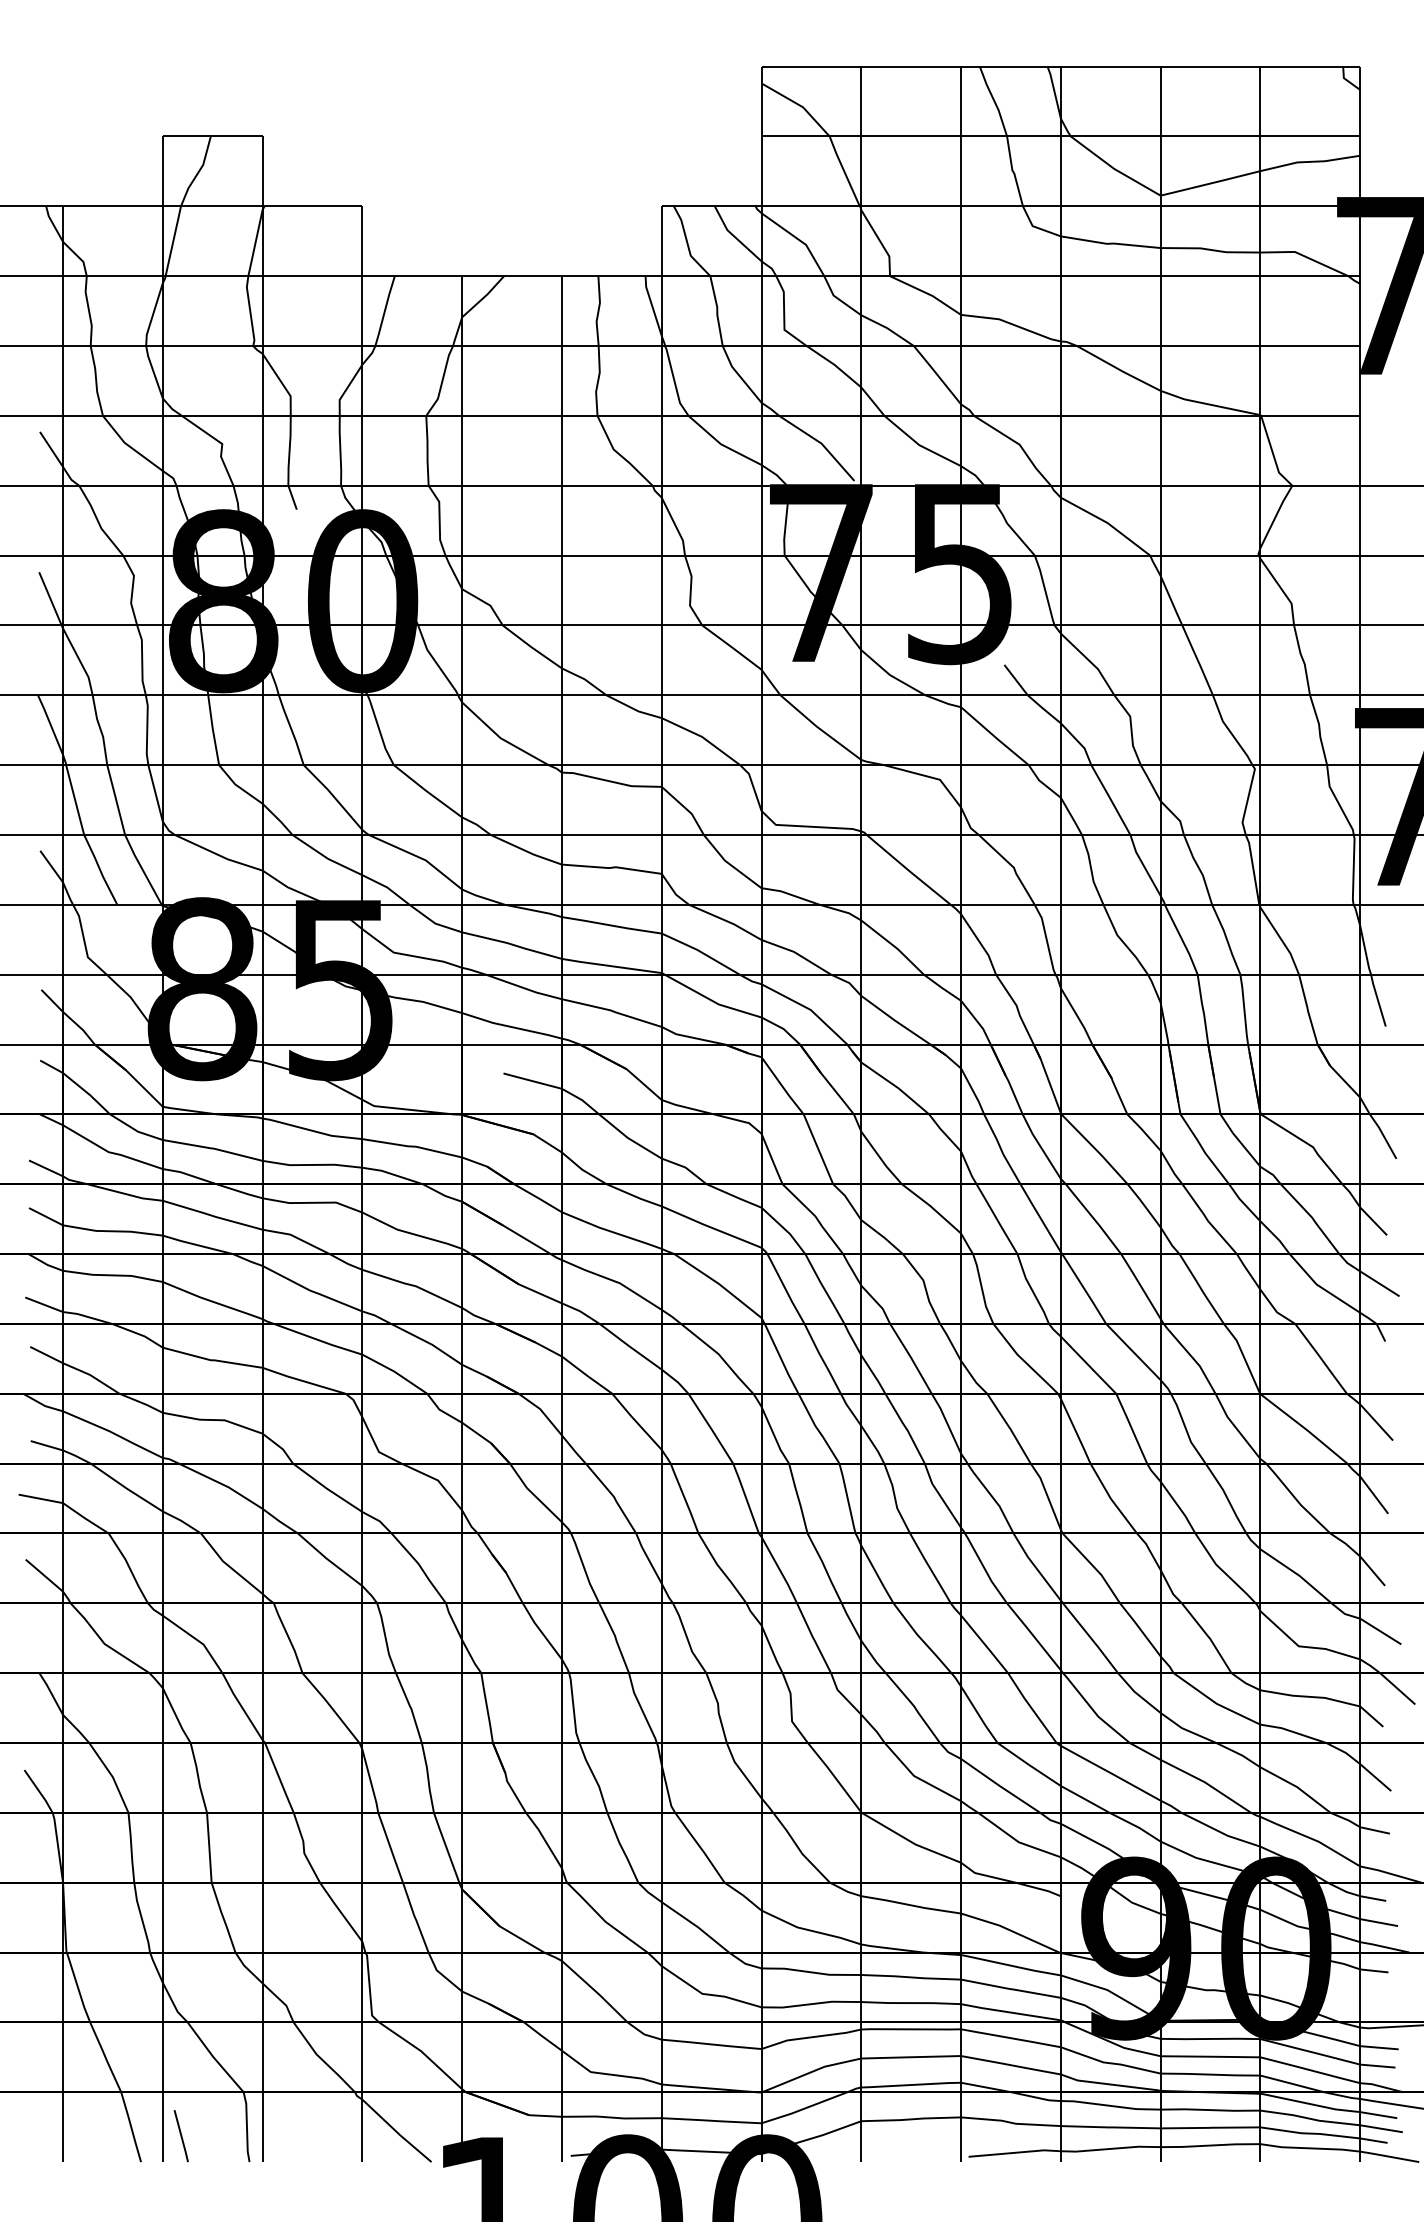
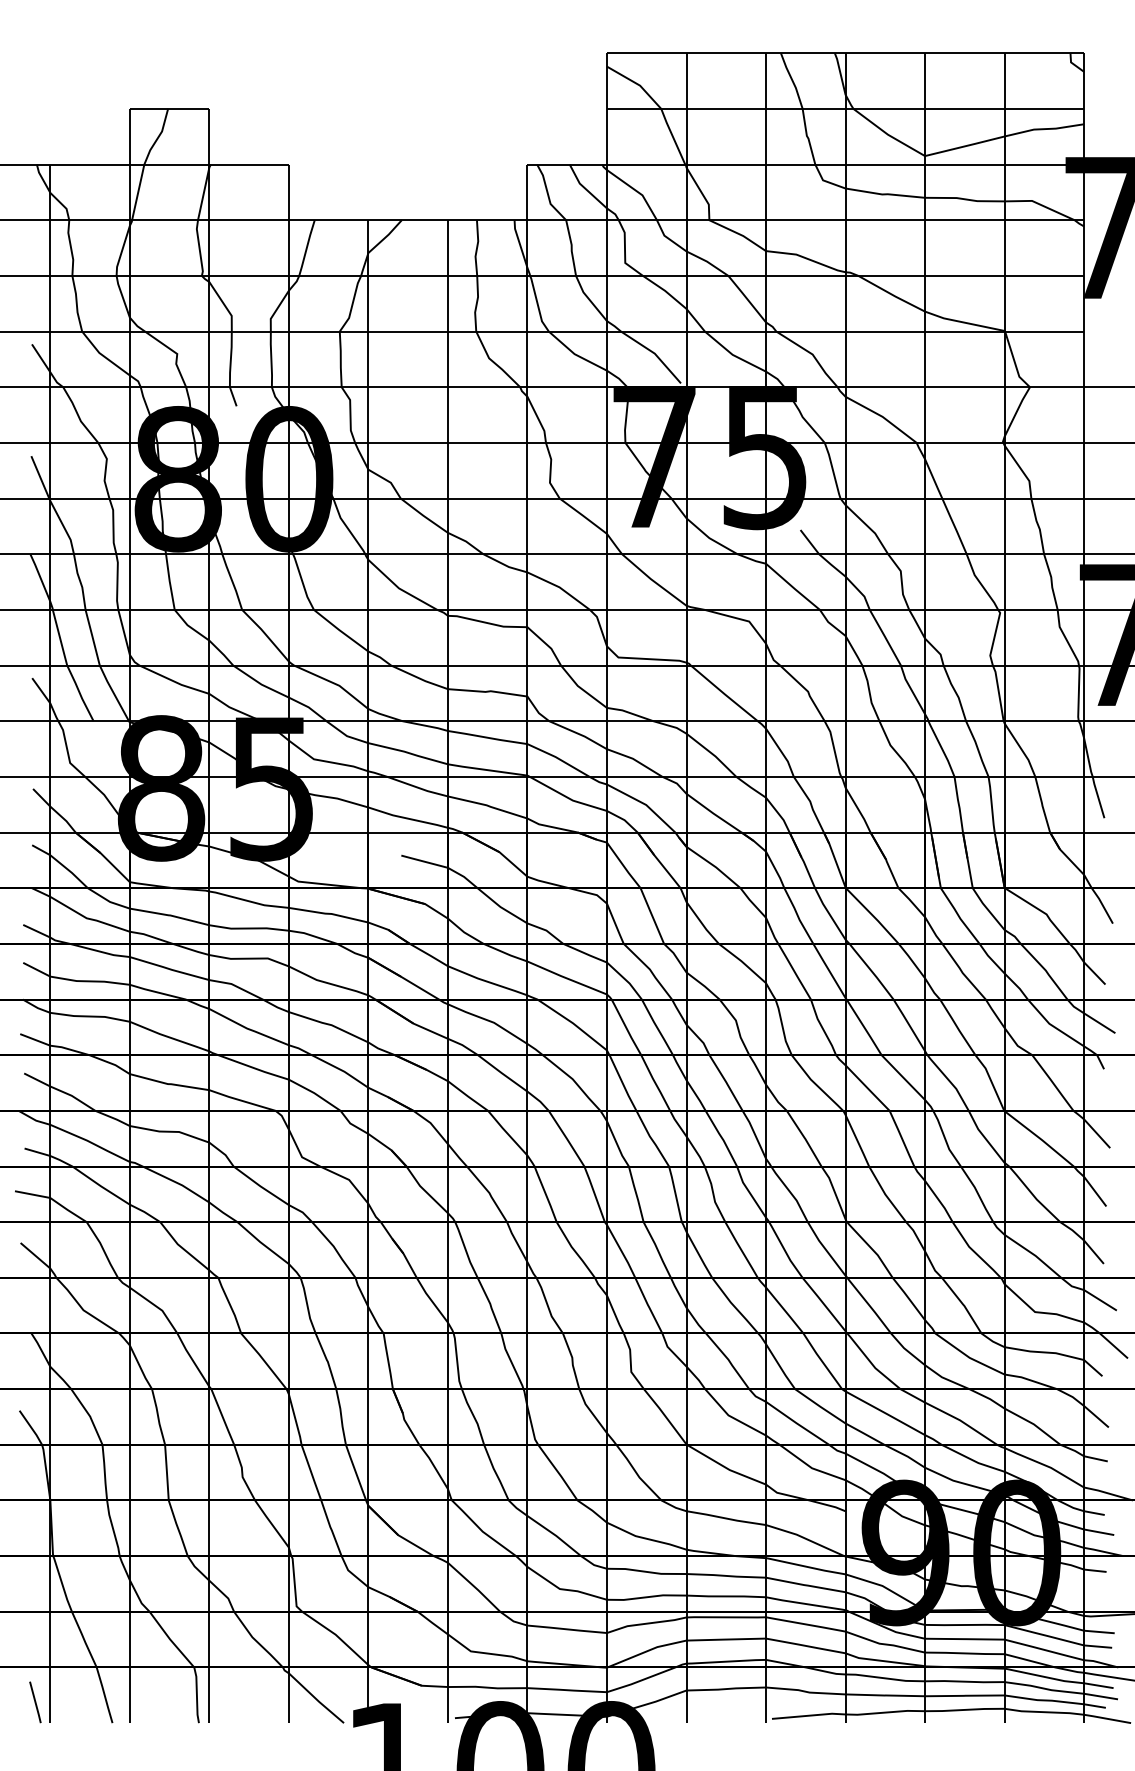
line: (180, 2136) -> (34, 1702), moved

